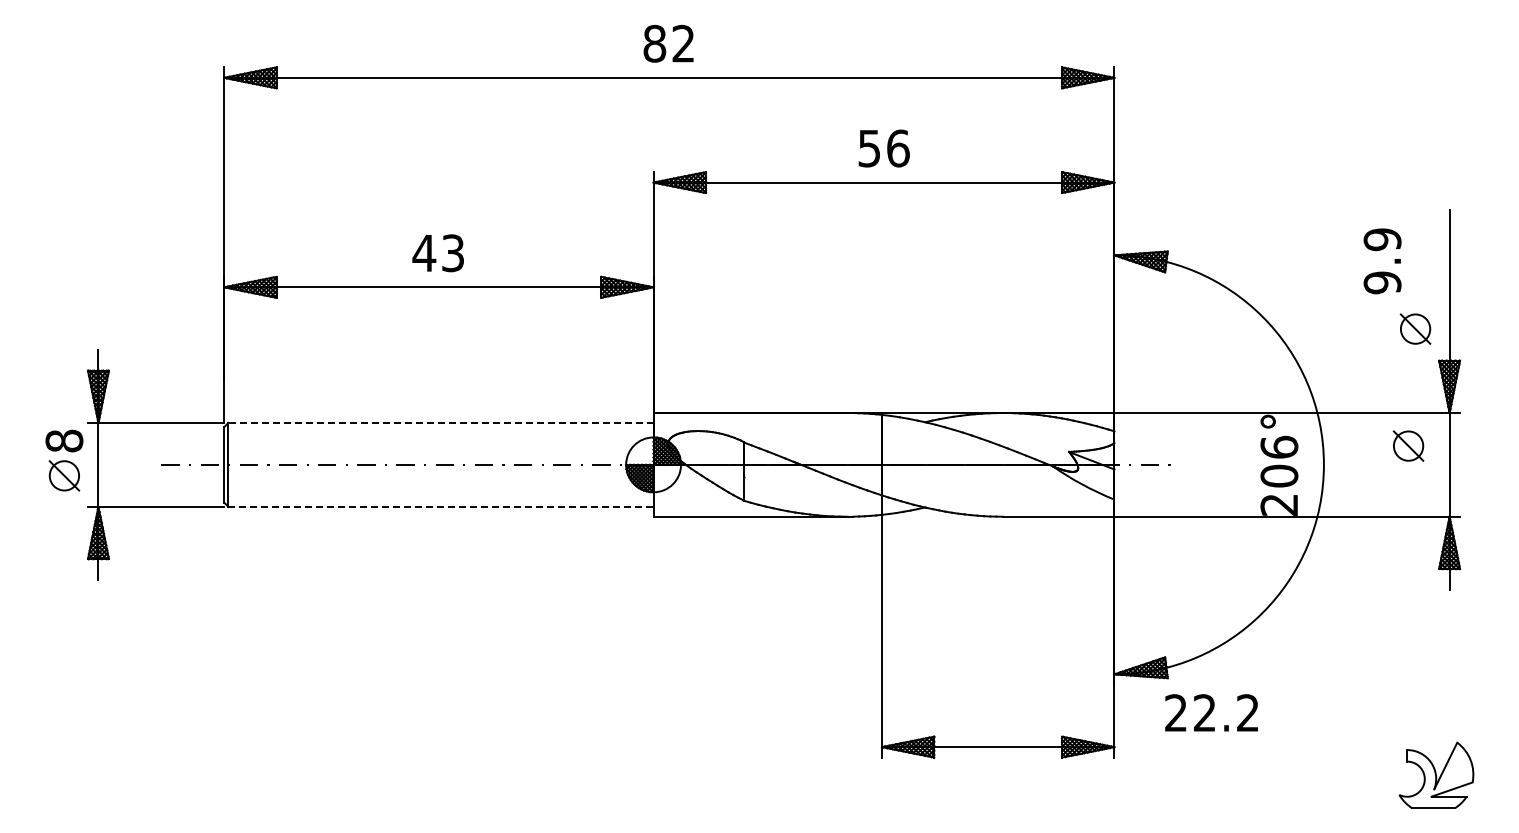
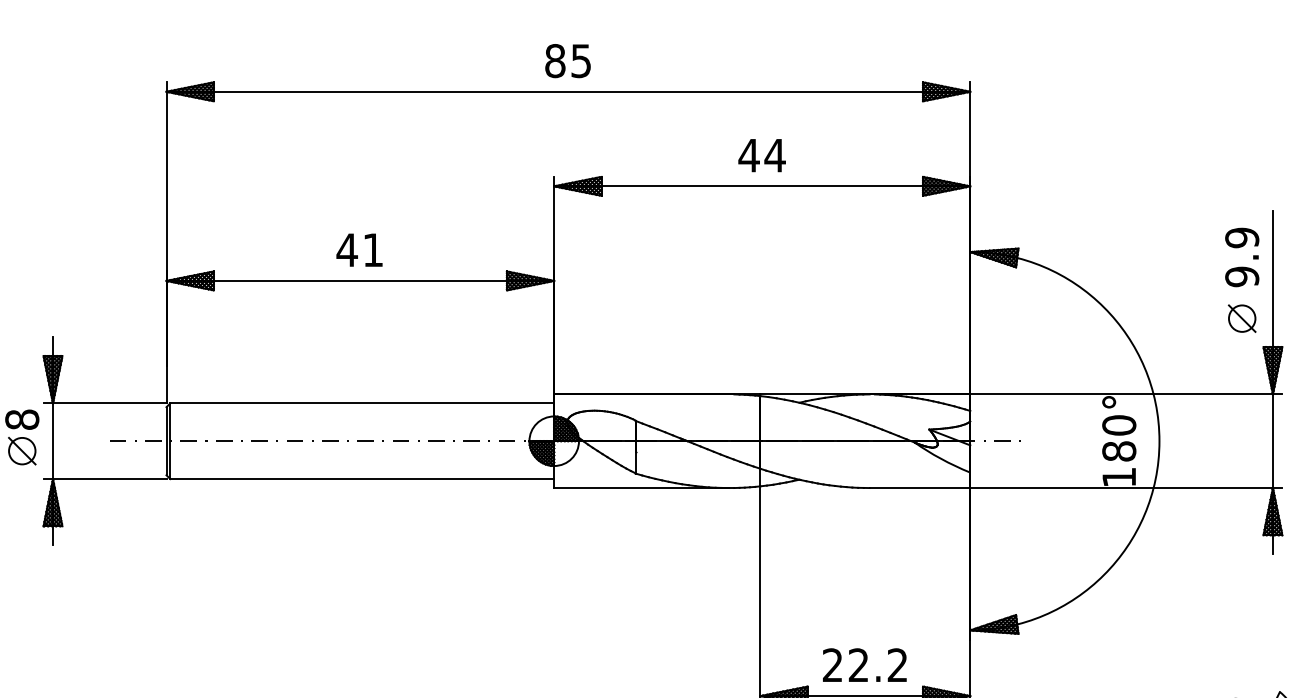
text: (683, 43) -> (581, 60), 82 -> 85
text: (883, 148) -> (761, 155), 56 -> 44
text: (452, 253) -> (372, 250), 43 -> 41
text: (1382, 261) -> (1242, 257), moved
line: (440, 422) -> (361, 402), dashed -> solid
part: (1408, 445) -> (1235, 423), removed
text: (1279, 475) -> (1119, 450), 206° -> 180°
line: (440, 506) -> (361, 478), dashed -> solid
text: (1211, 712) -> (864, 664), moved

